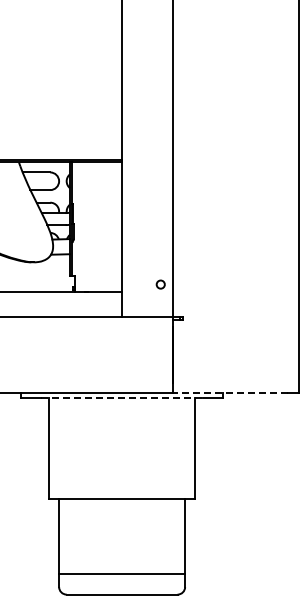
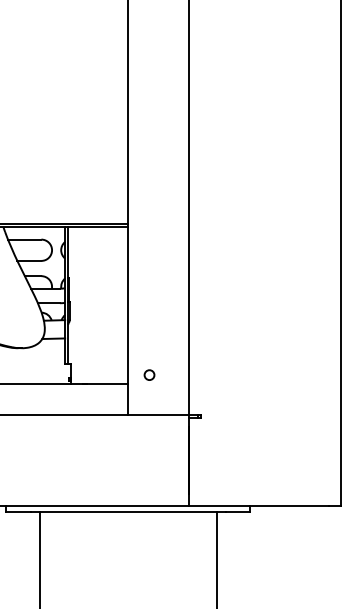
circle: (160, 284) -> (149, 375), moved
line: (230, 392) -> (259, 505), dashed -> solid
line: (122, 398) -> (128, 512), dashed -> solid

